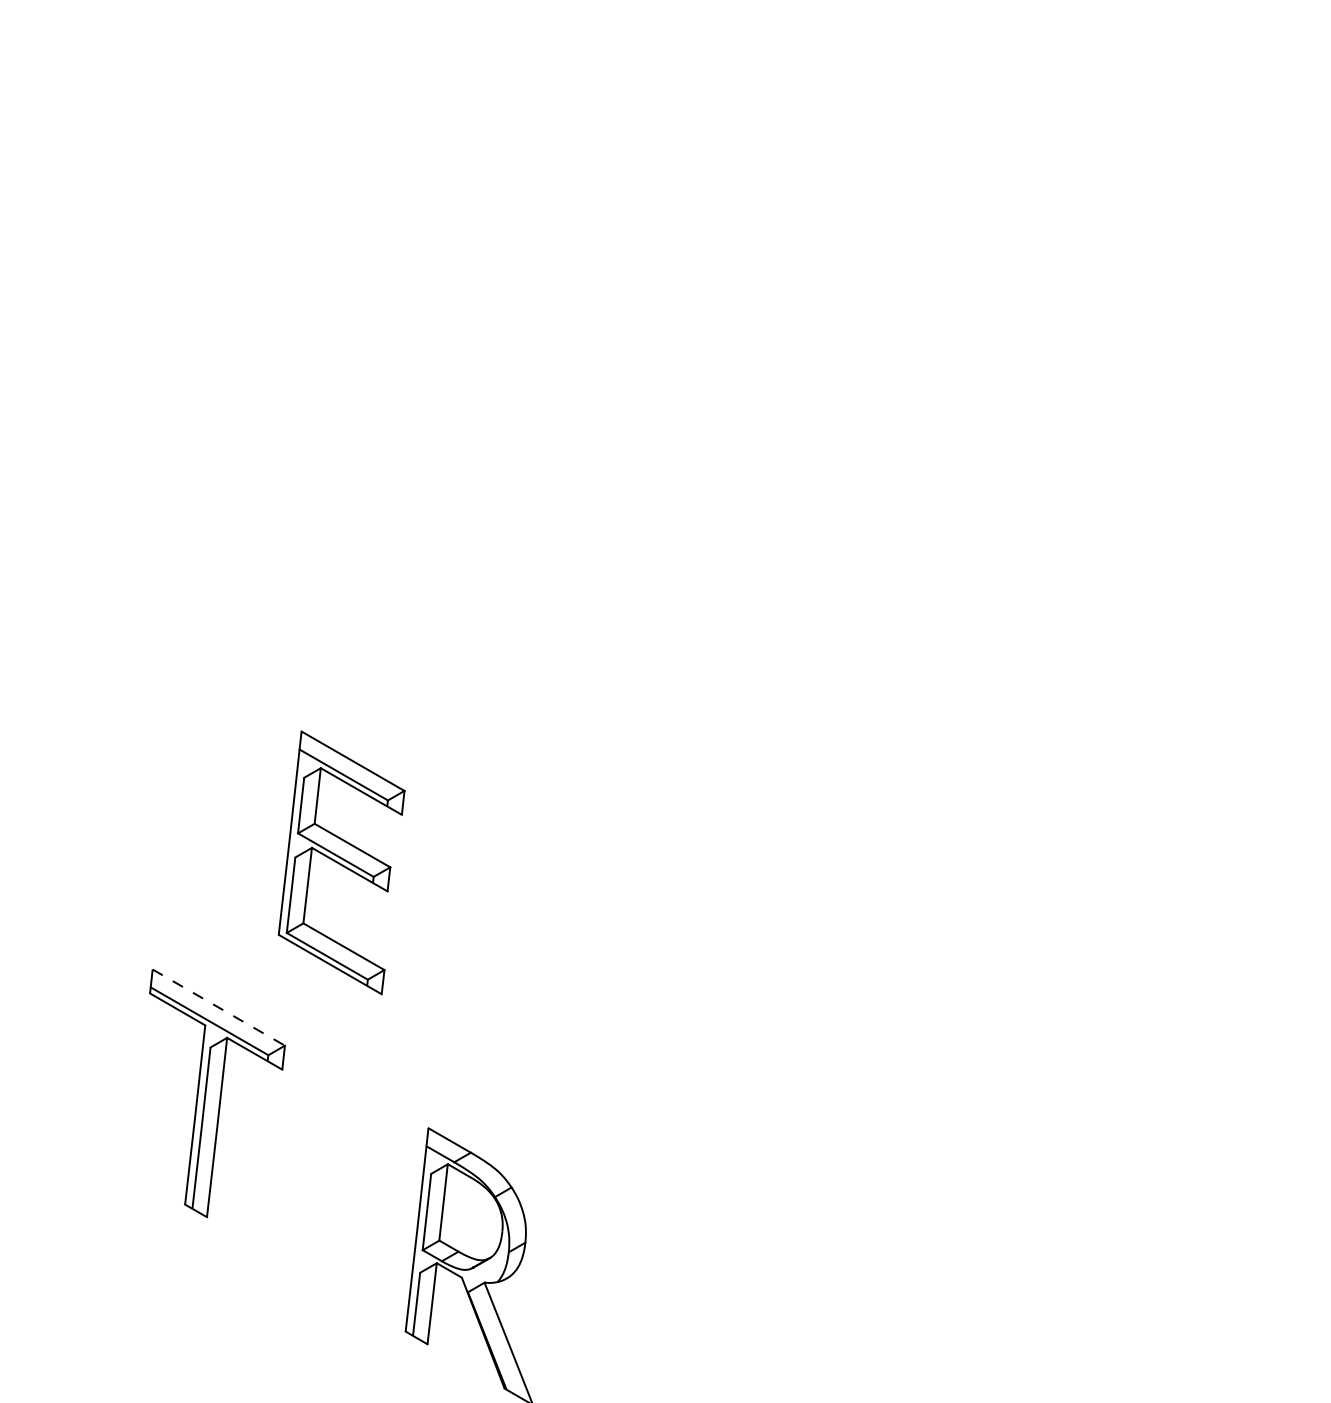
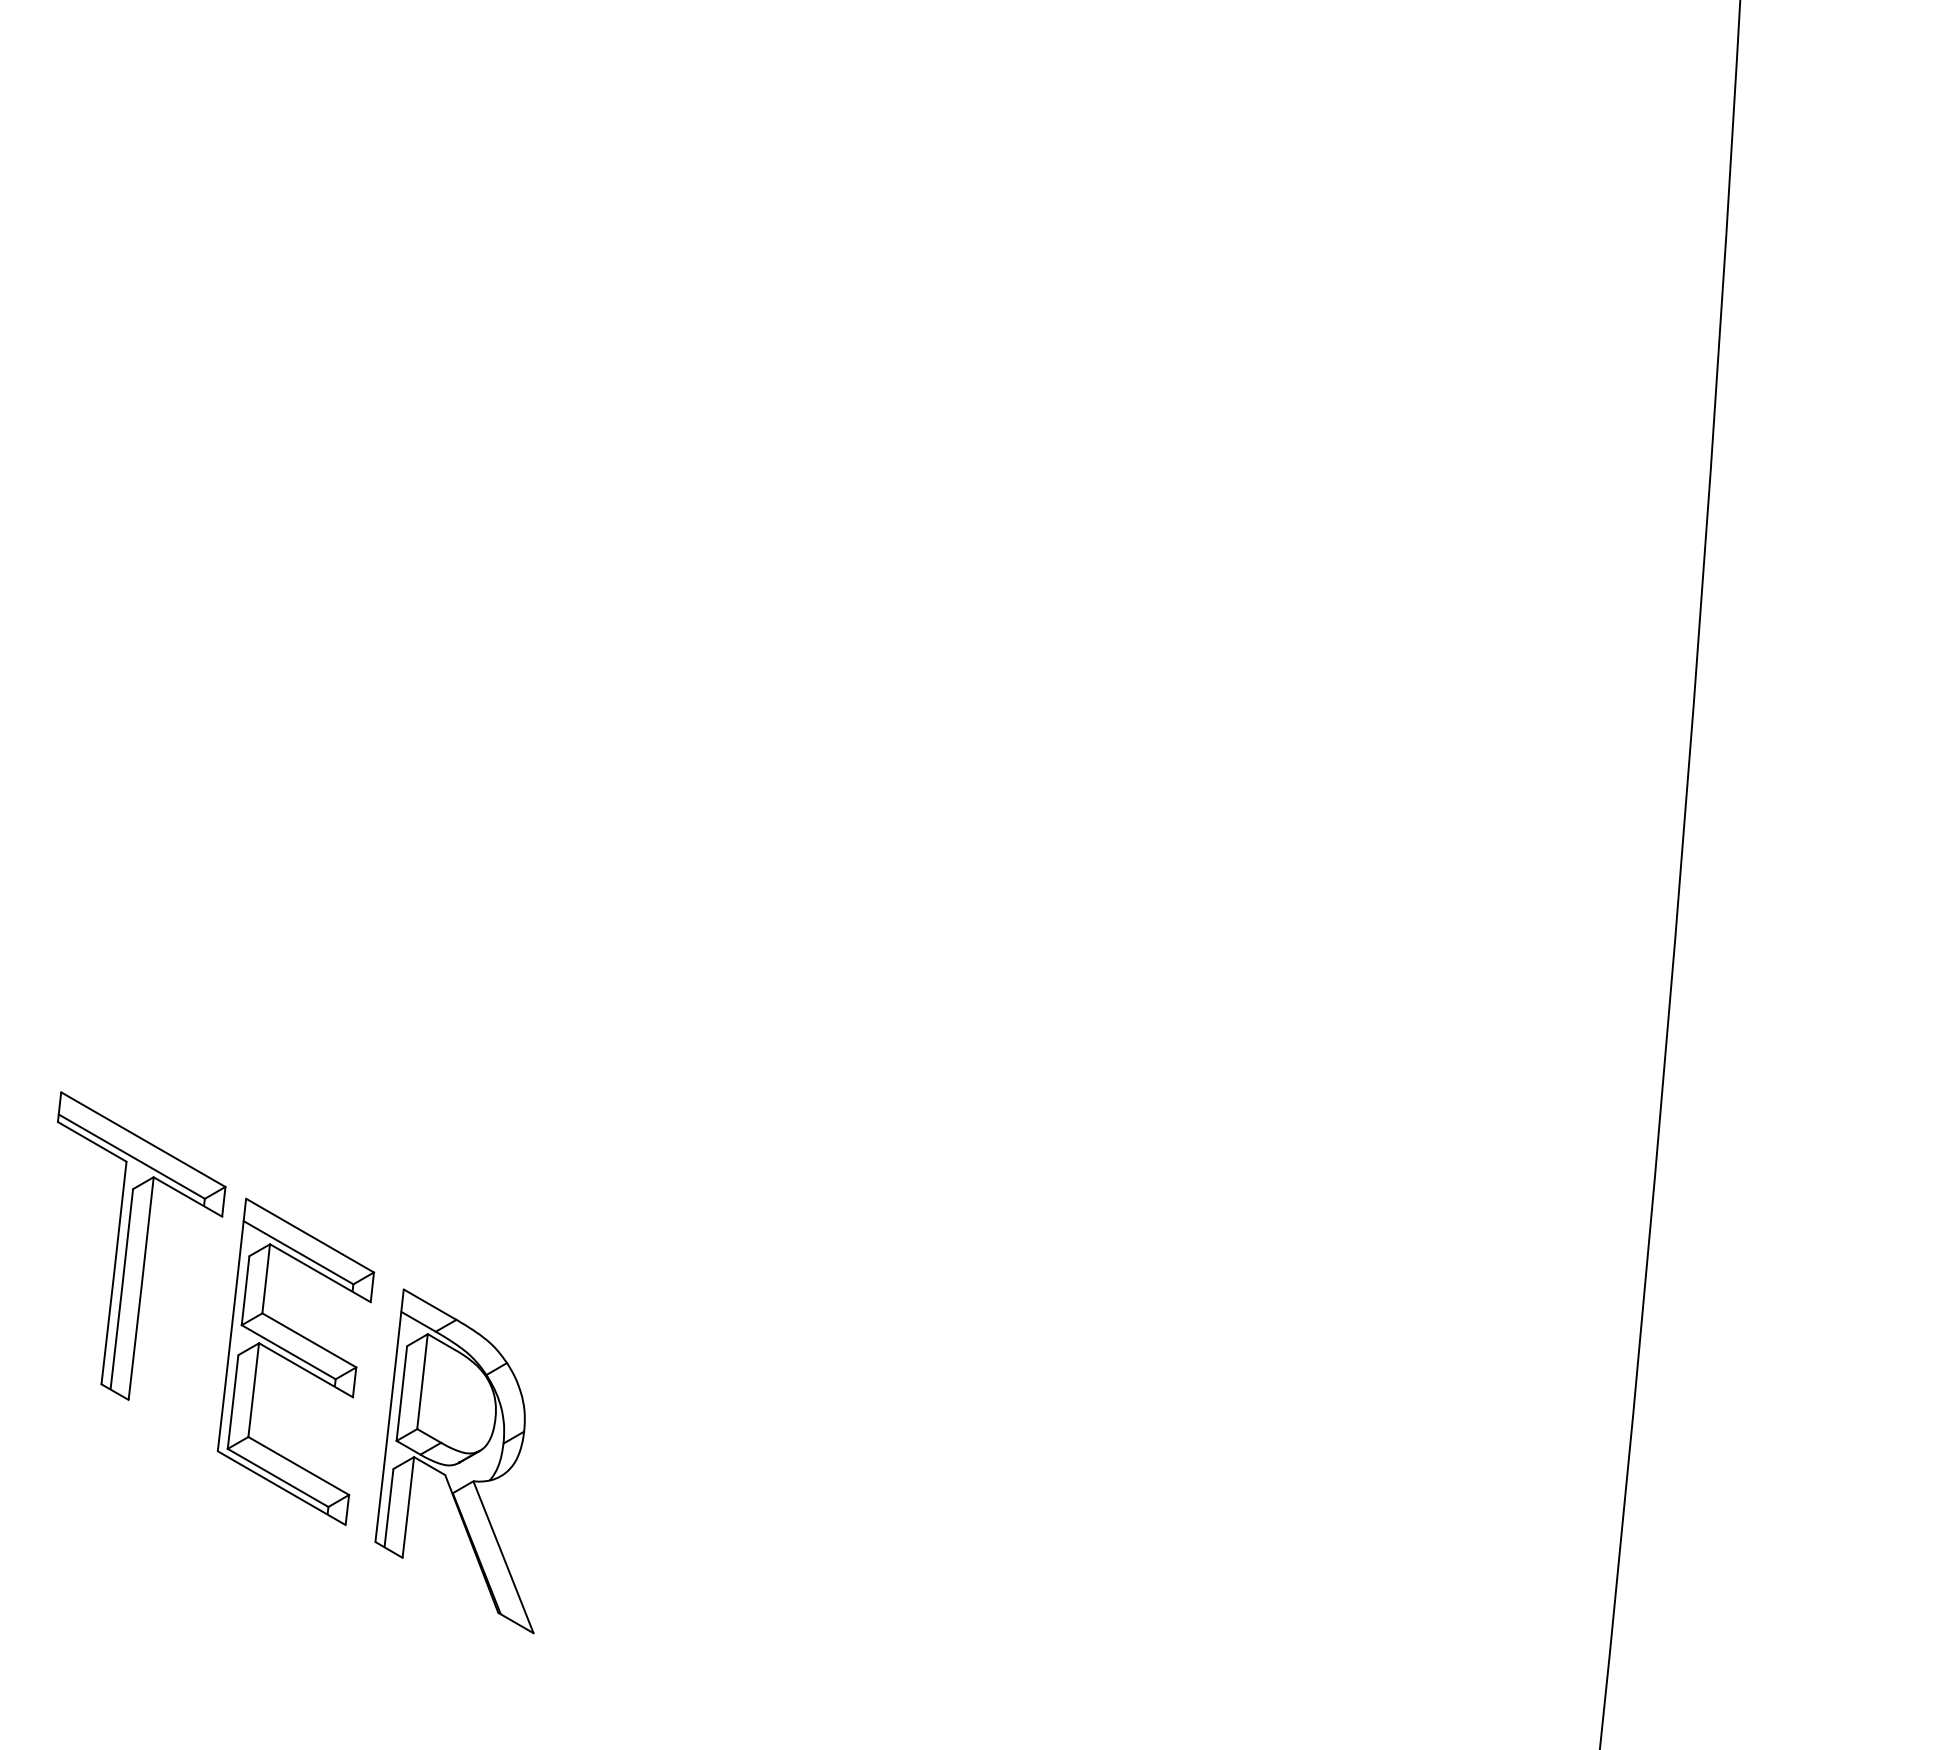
part: (341, 862) -> (295, 1361), moved
line: (218, 1007) -> (143, 1139), dashed -> solid

